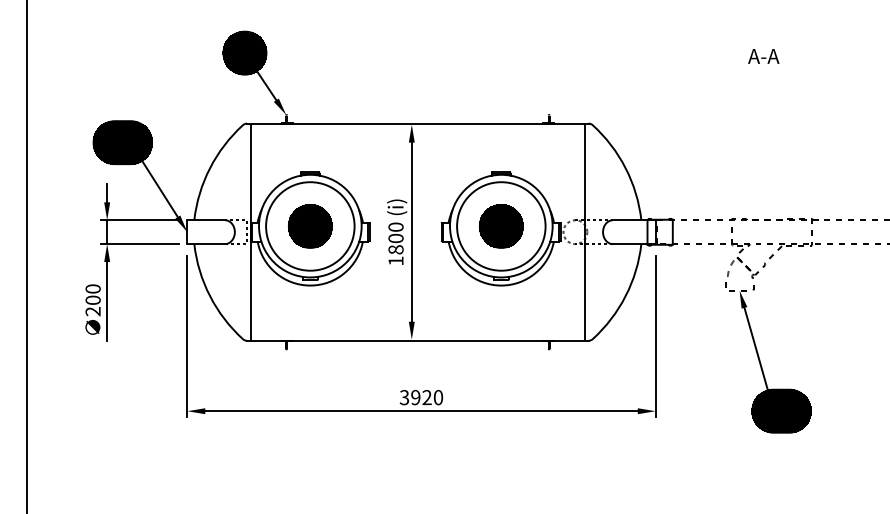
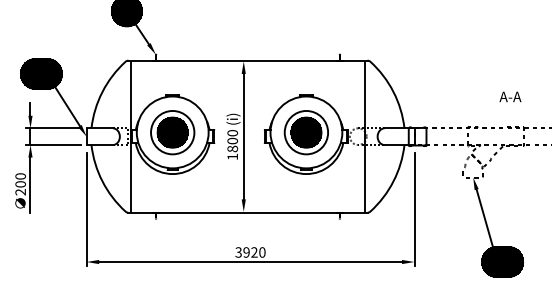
text: (763, 56) -> (510, 96), moved
circle: (310, 226) -> (172, 132), size x0.7
circle: (501, 226) -> (306, 132), size x0.7

